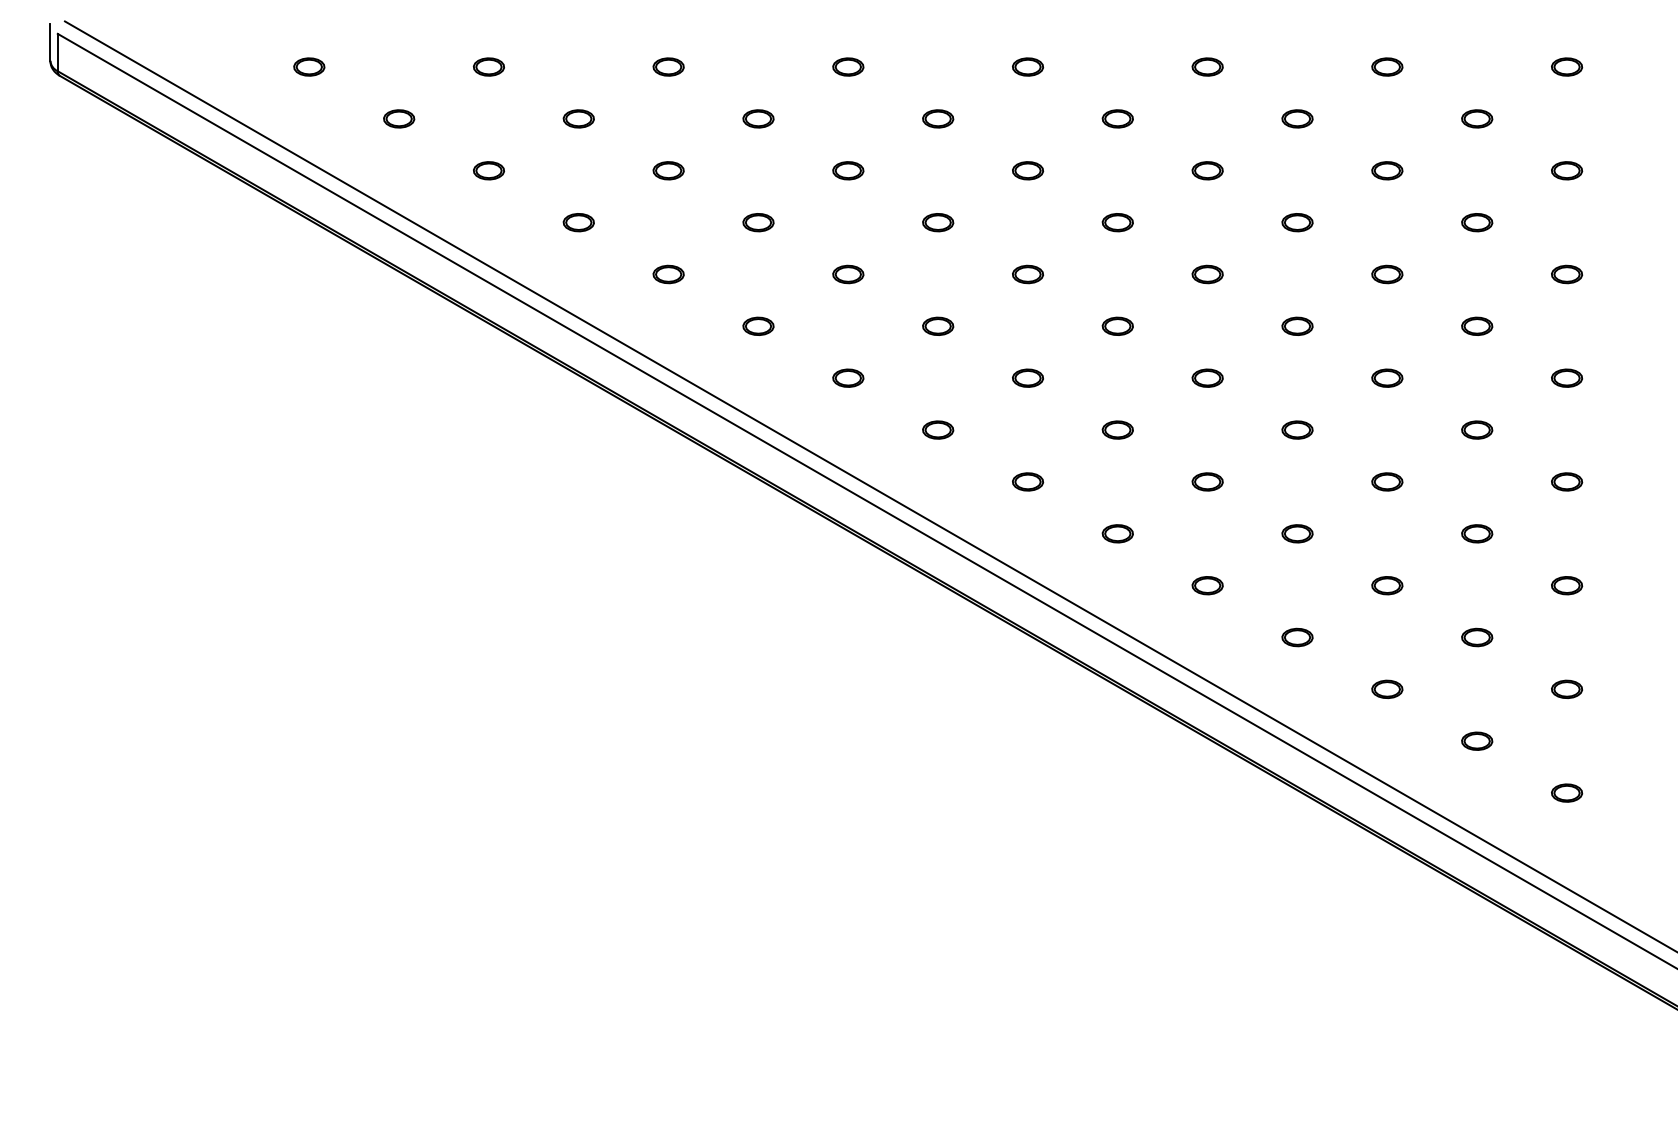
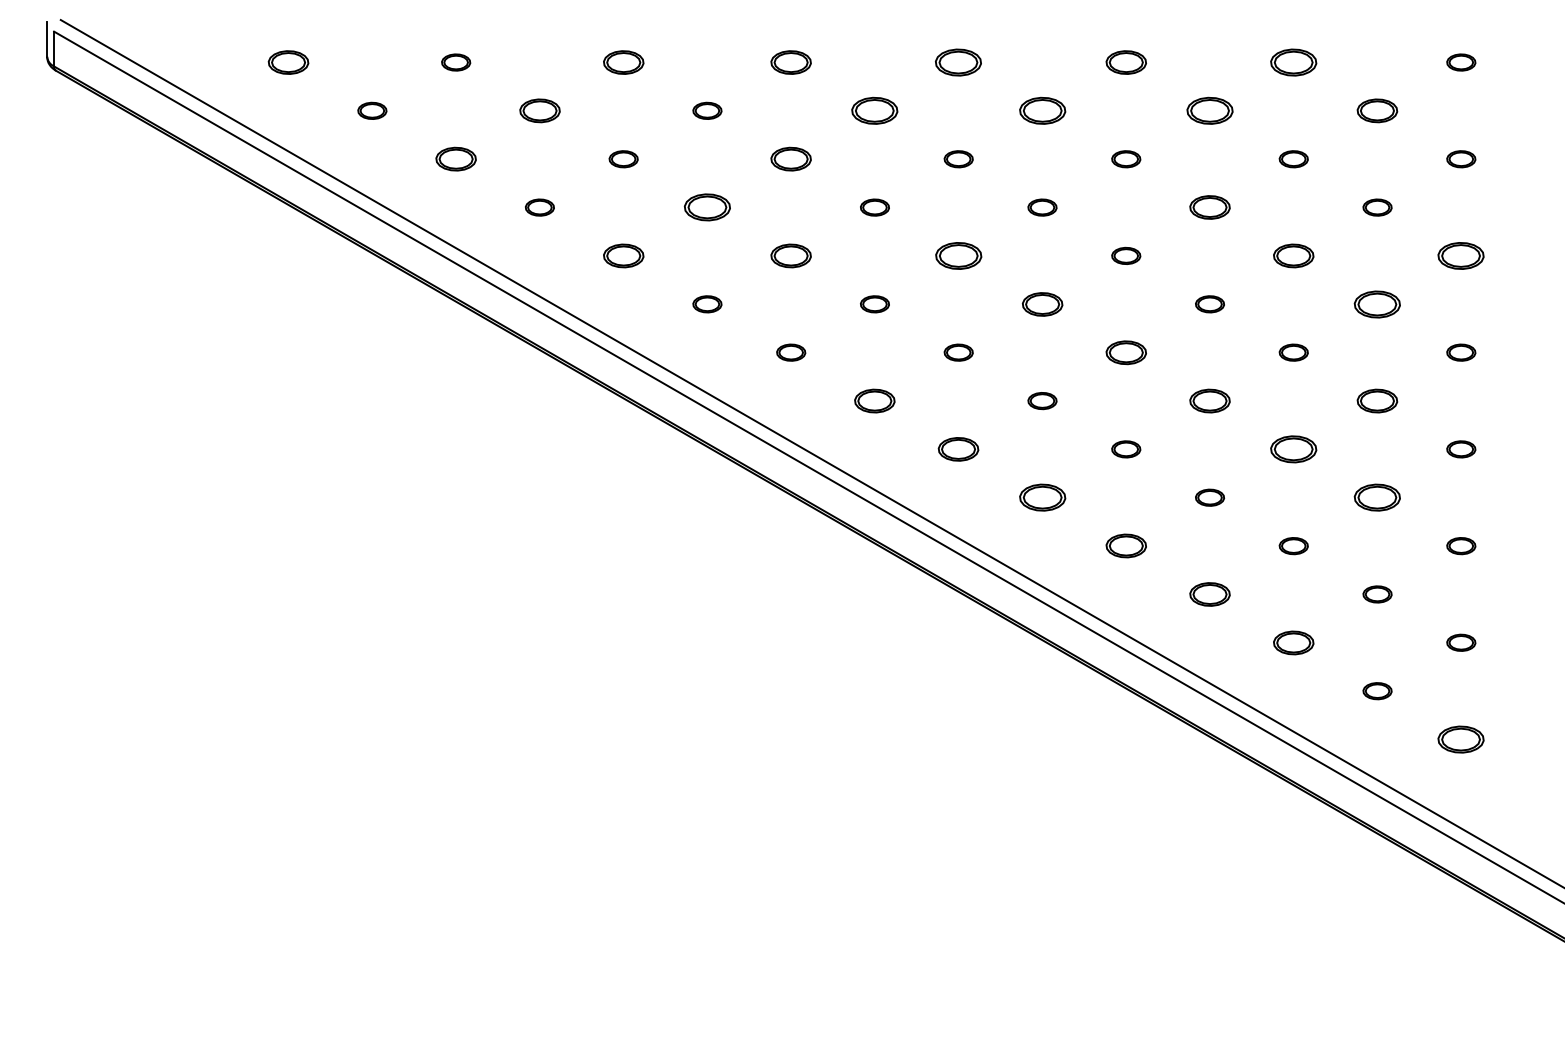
part: (309, 66) -> (288, 62), size x1.4
part: (668, 66) -> (623, 62), size x1.4
part: (848, 66) -> (791, 62), size x1.4
part: (1028, 66) -> (959, 62), size x1.6
part: (1207, 66) -> (1126, 62), size x1.4
part: (1387, 66) -> (1293, 62), size x1.6
part: (578, 118) -> (539, 110), size x1.4
part: (938, 118) -> (875, 110), size x1.6
part: (1117, 118) -> (1042, 110), size x1.6
part: (1297, 118) -> (1210, 110), size x1.6
part: (1477, 118) -> (1377, 110), size x1.4
part: (488, 170) -> (455, 158), size x1.4
part: (848, 170) -> (791, 158), size x1.4
part: (758, 222) -> (707, 207), size x1.6
part: (1297, 222) -> (1210, 207), size x1.4
part: (668, 274) -> (623, 255), size x1.4
part: (848, 274) -> (791, 255), size x1.4
part: (1027, 274) -> (958, 255), size x1.6
part: (1387, 274) -> (1293, 255), size x1.4
part: (1567, 274) -> (1461, 255), size x1.6
part: (1117, 325) -> (1042, 303), size x1.4
part: (1477, 325) -> (1377, 303), size x1.6
part: (1207, 377) -> (1126, 352), size x1.4
part: (938, 429) -> (875, 400), size x1.4
part: (1297, 429) -> (1210, 400), size x1.4
part: (1477, 429) -> (1377, 400), size x1.4
part: (1028, 481) -> (959, 448), size x1.4
part: (1387, 481) -> (1293, 448), size x1.6
part: (1117, 533) -> (1042, 497), size x1.6
part: (1477, 533) -> (1377, 497), size x1.6
part: (1207, 585) -> (1126, 545), size x1.4
part: (1297, 637) -> (1210, 594), size x1.4
part: (1387, 688) -> (1293, 641), size x1.4
part: (1567, 792) -> (1461, 738), size x1.6

